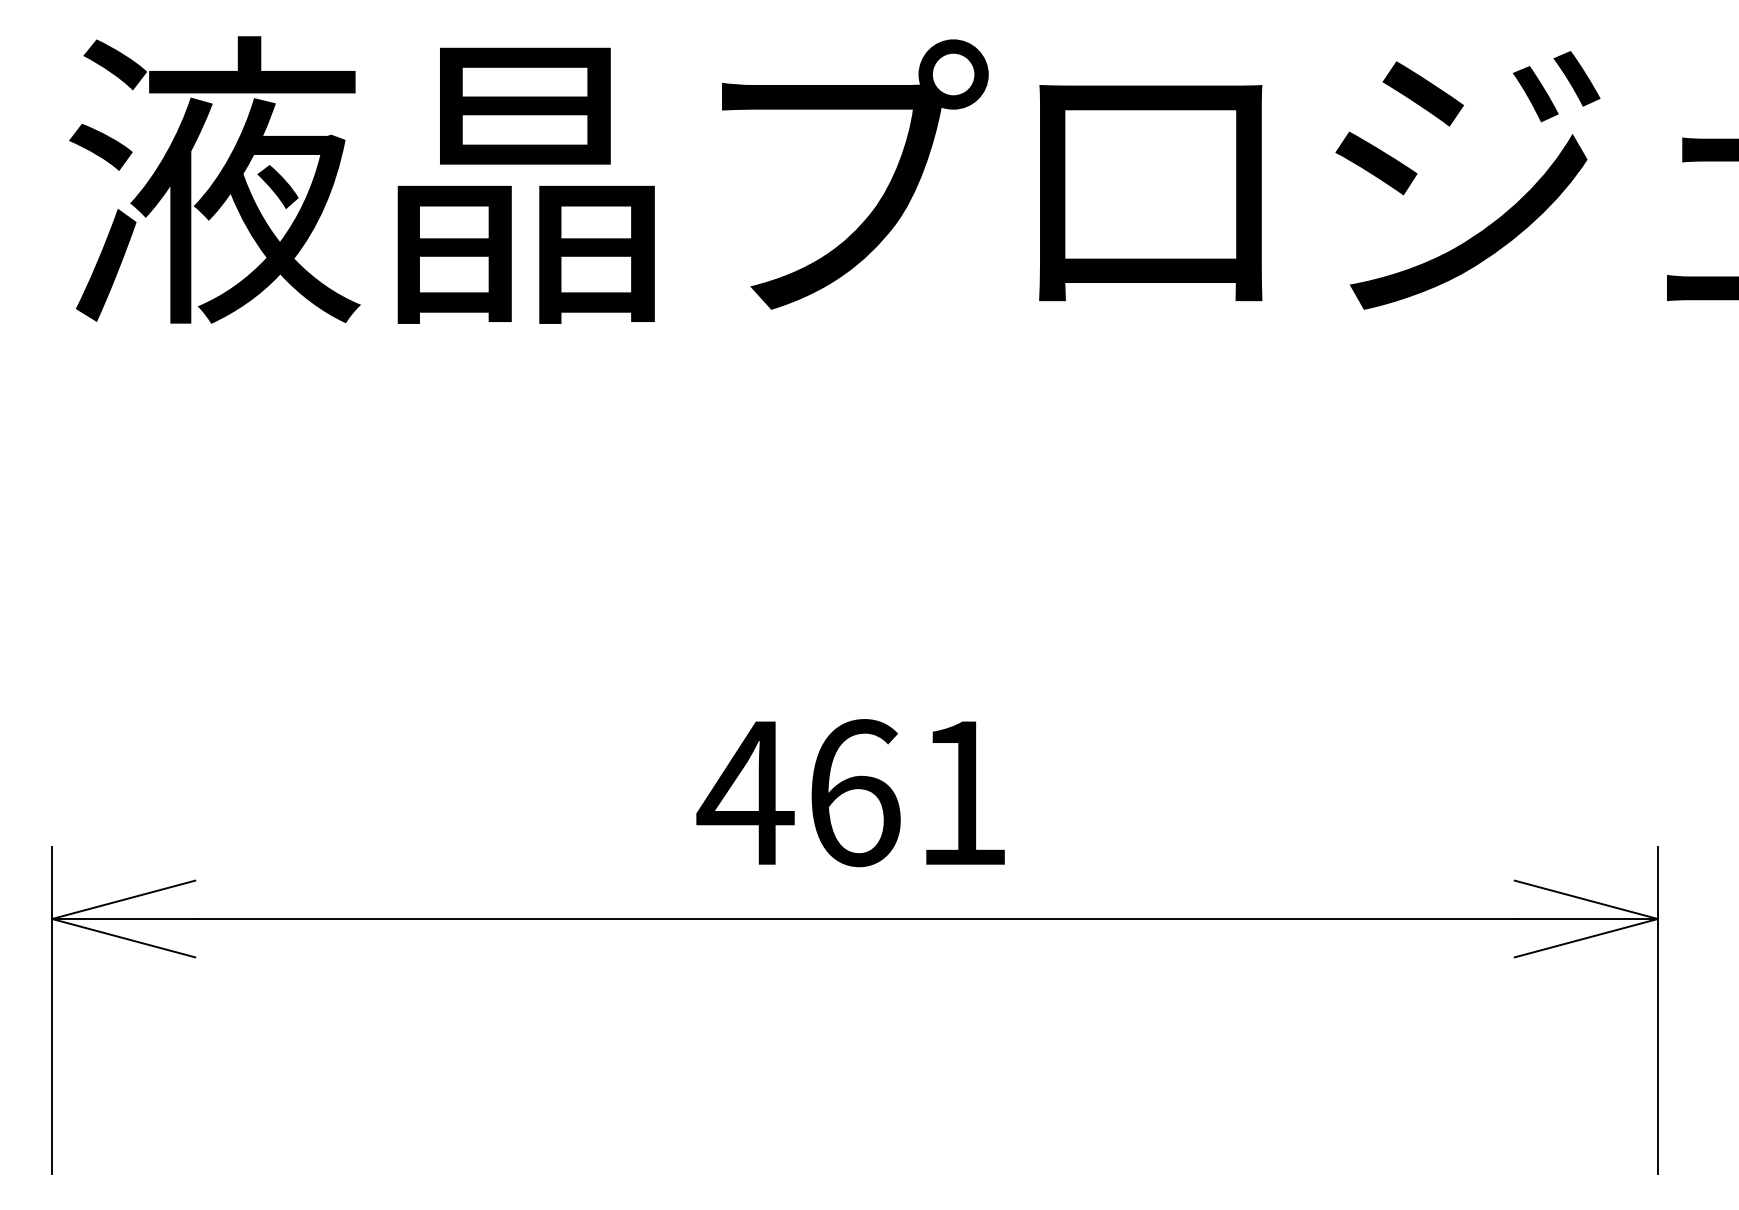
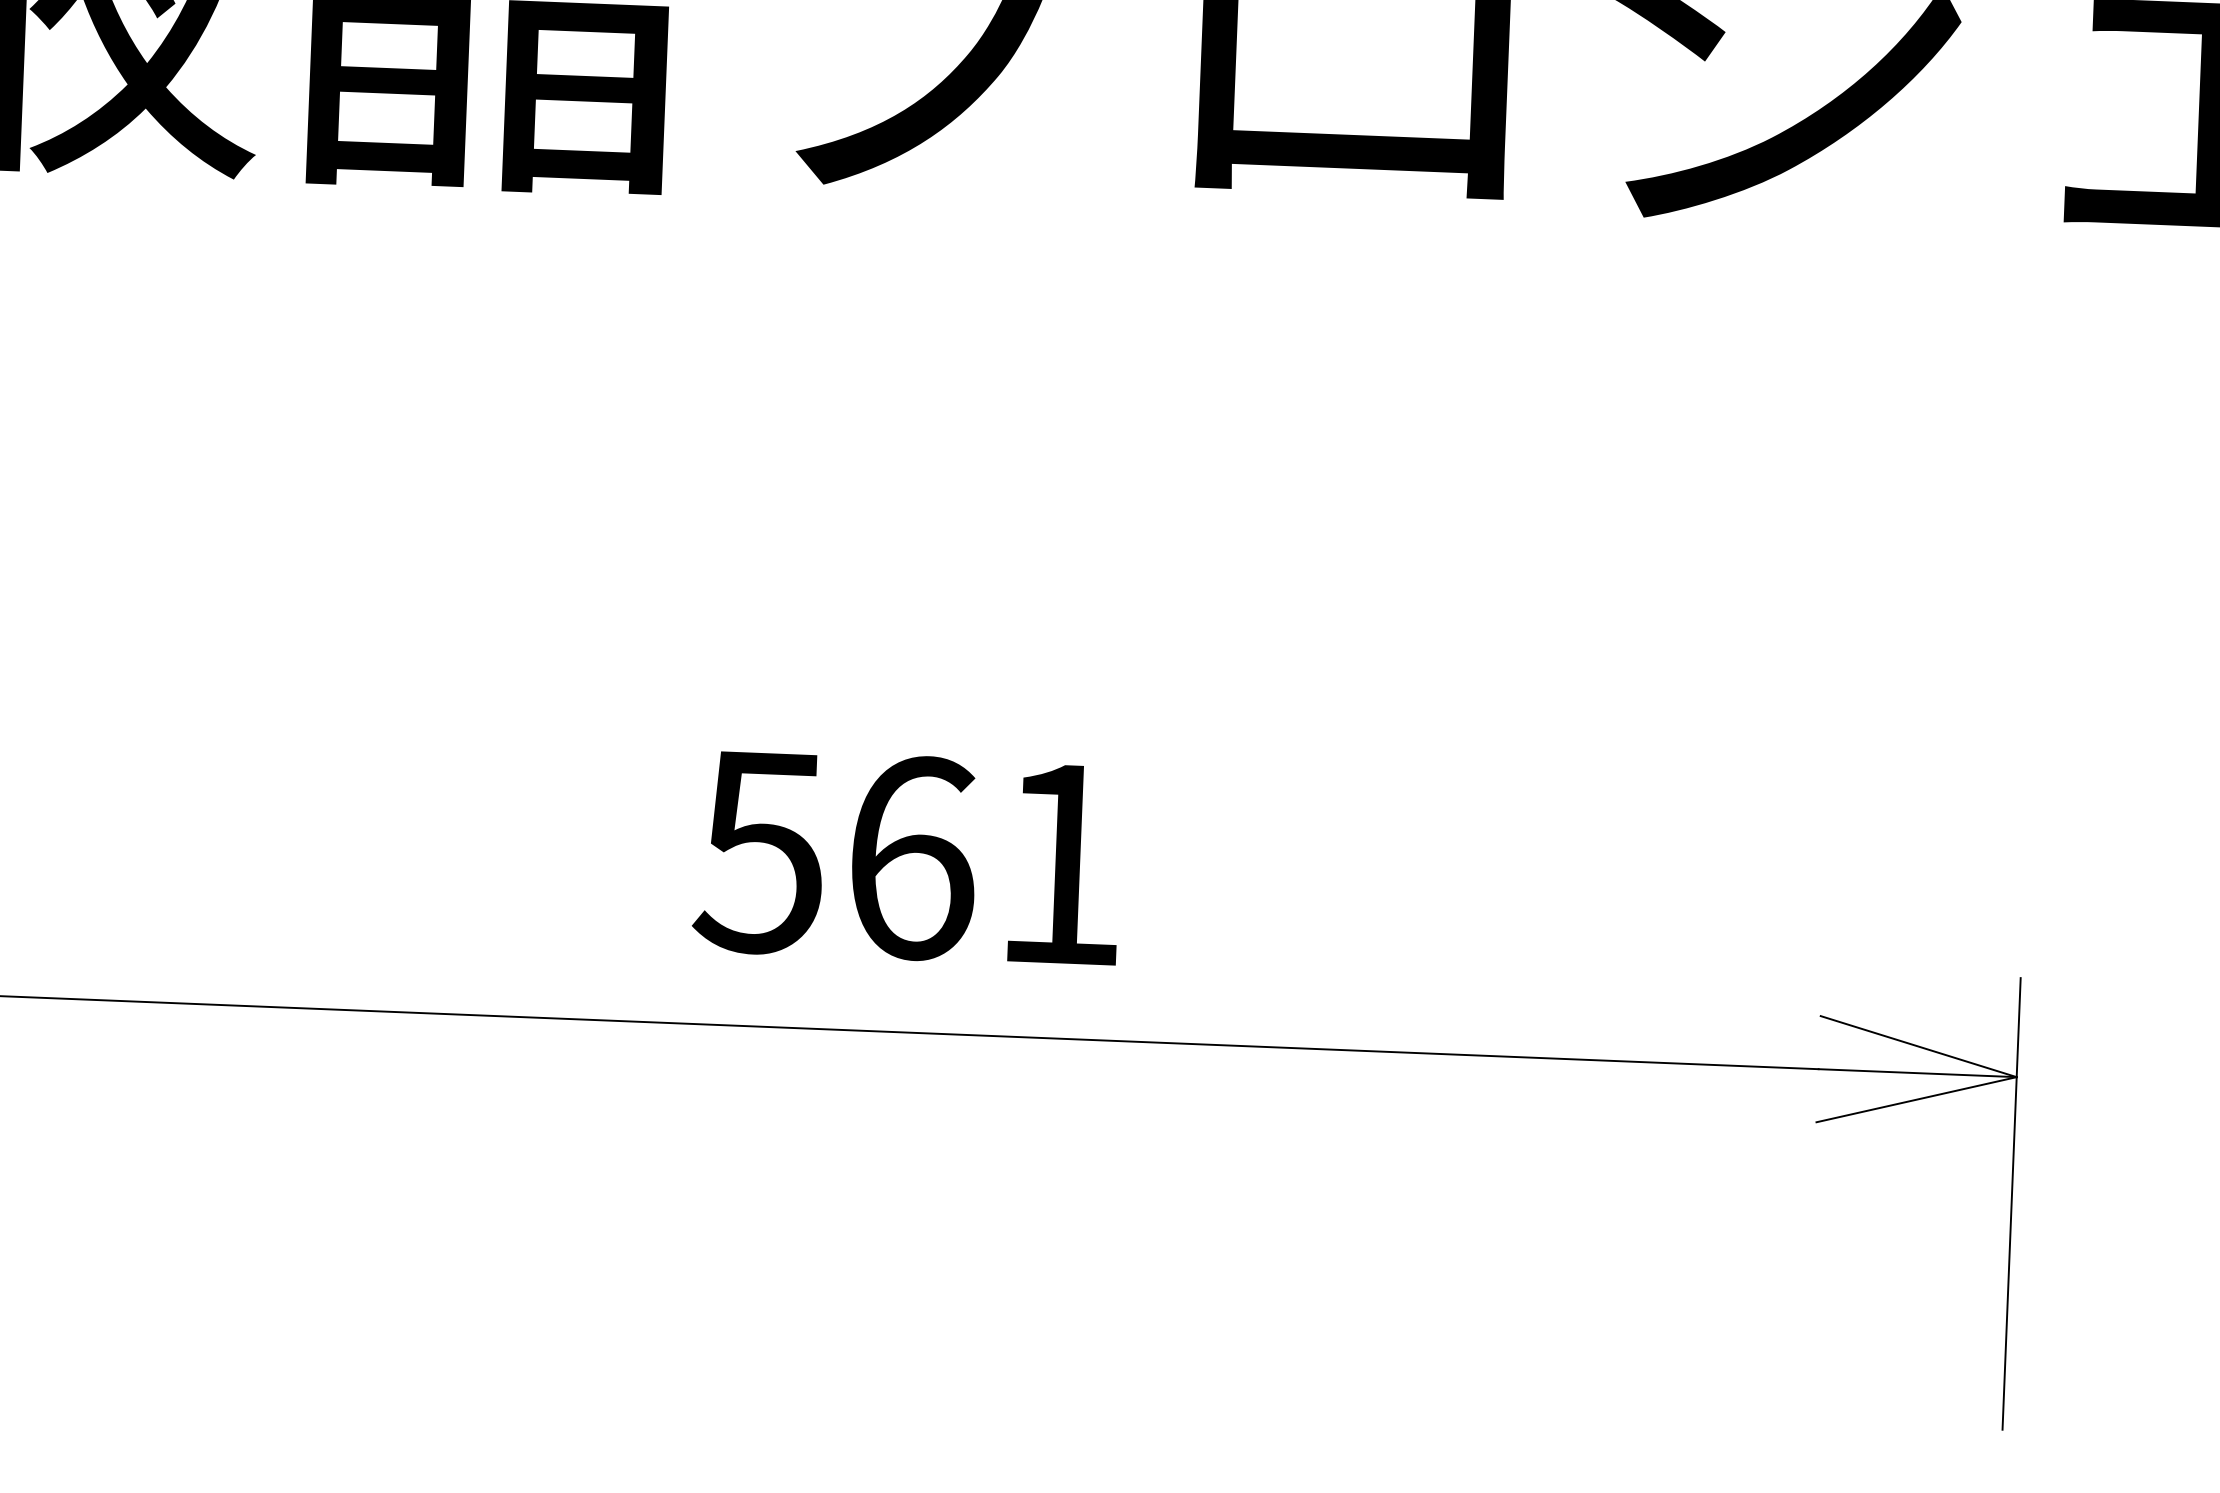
text: (745, 794) -> (760, 854), 461 -> 561

